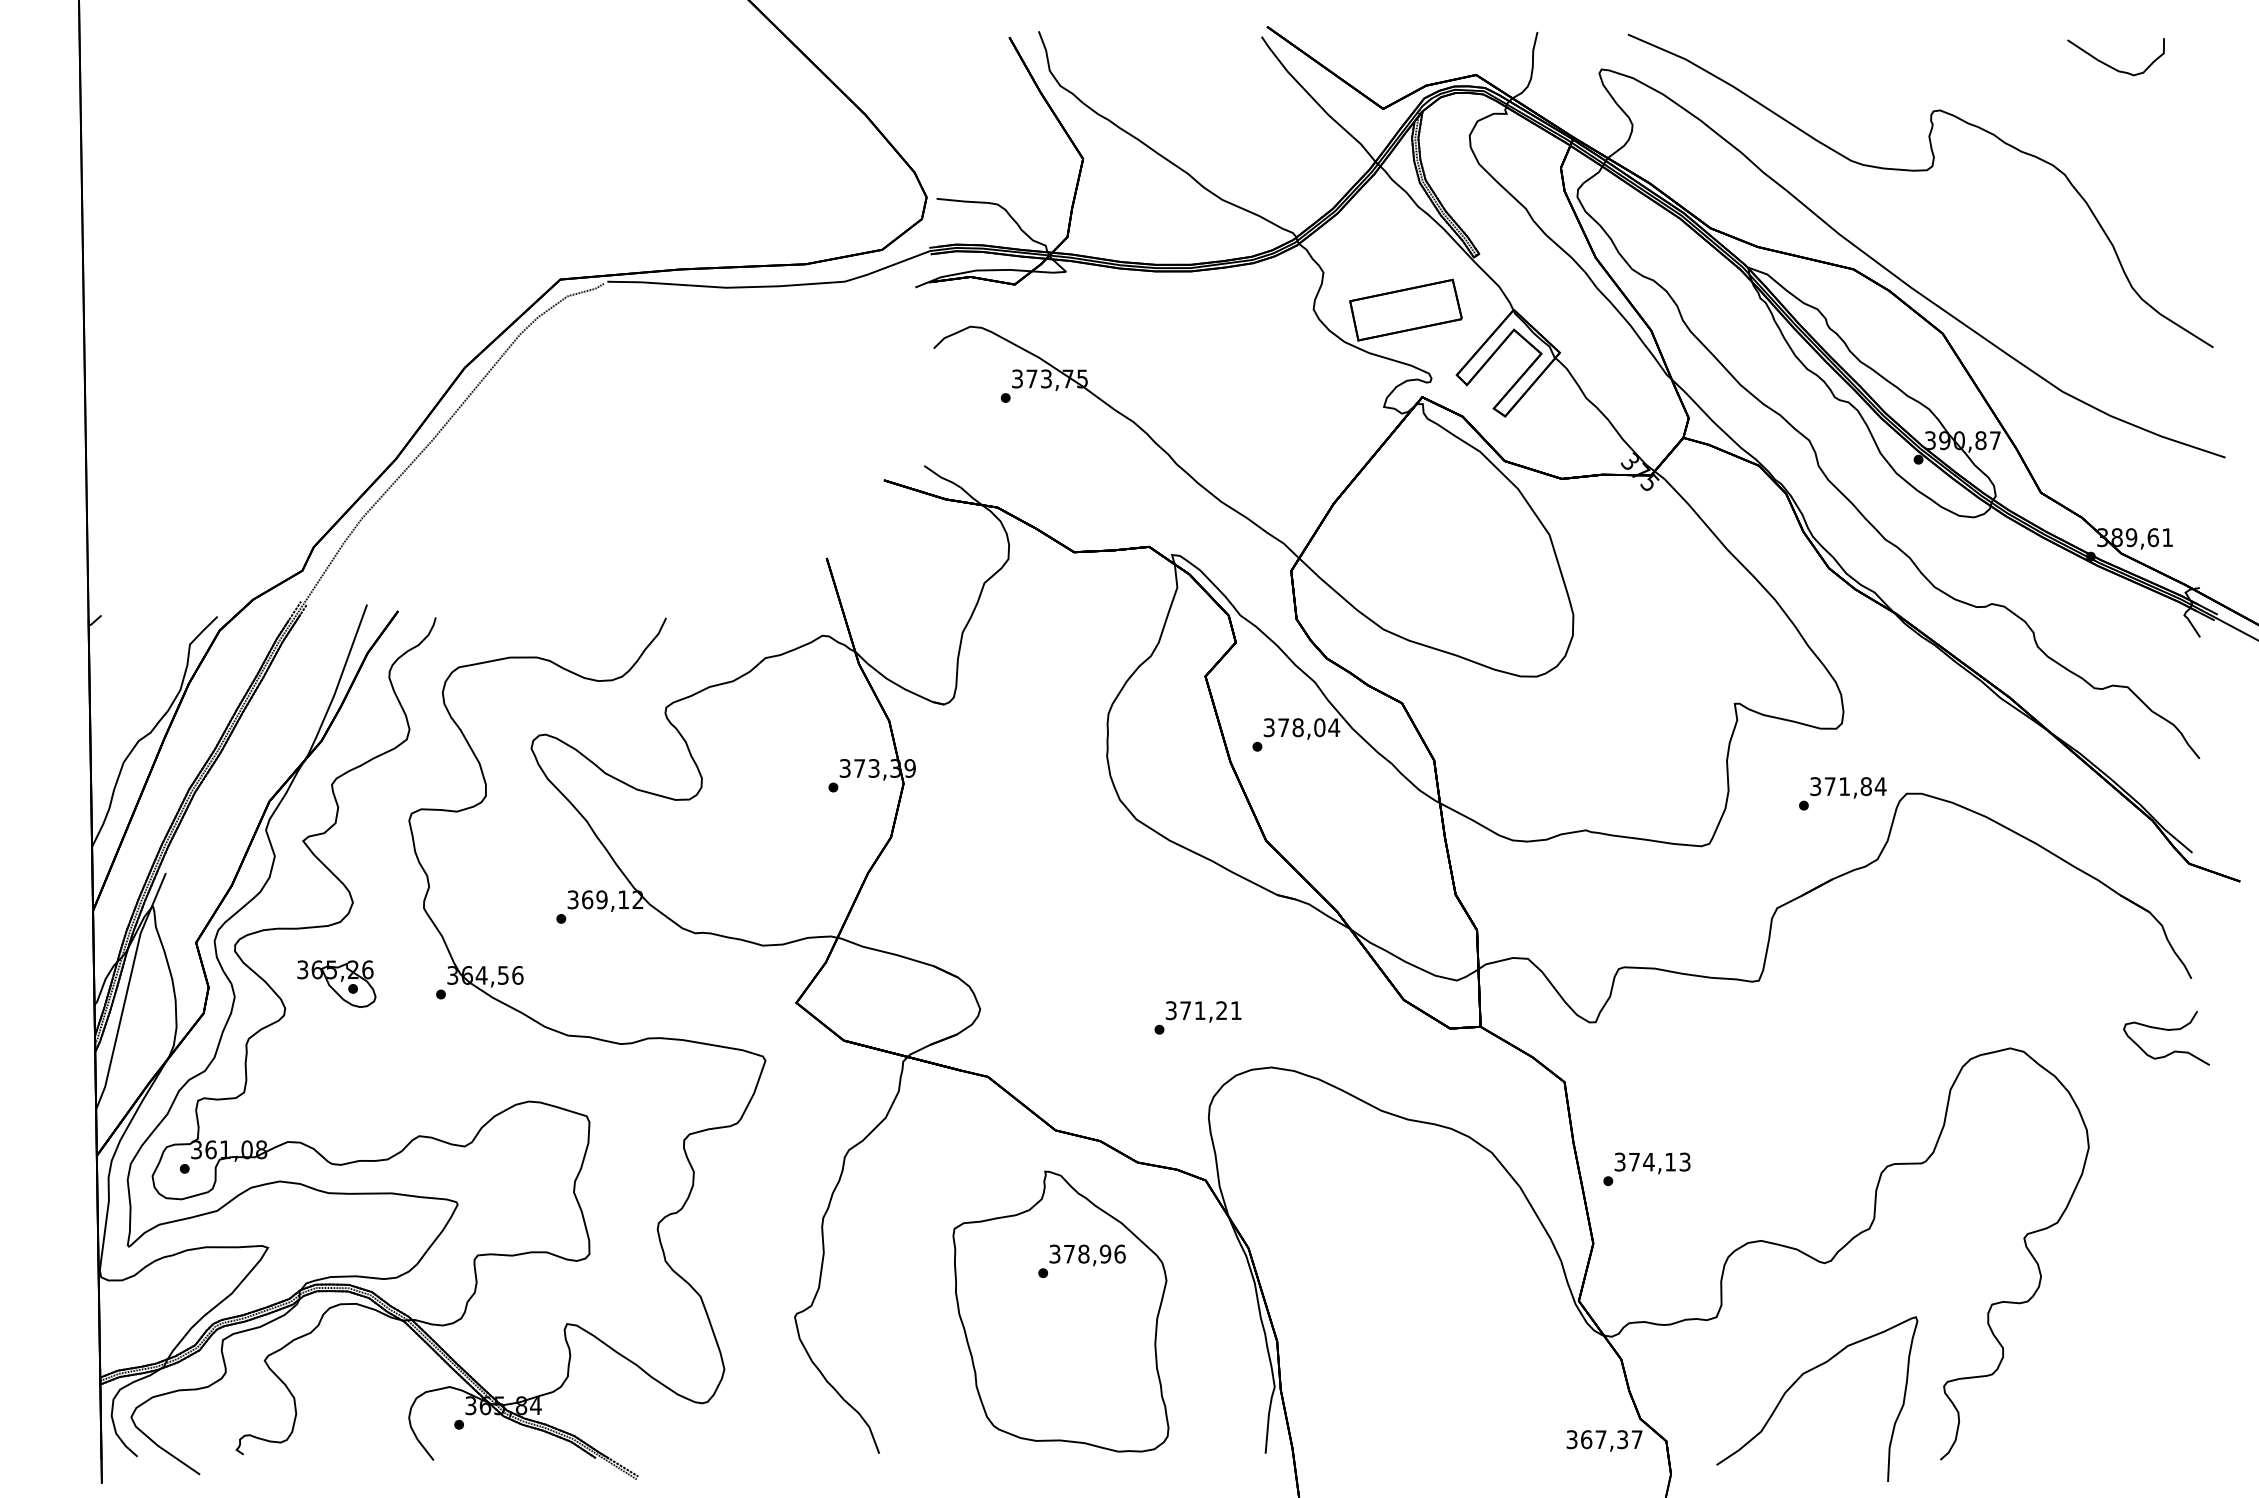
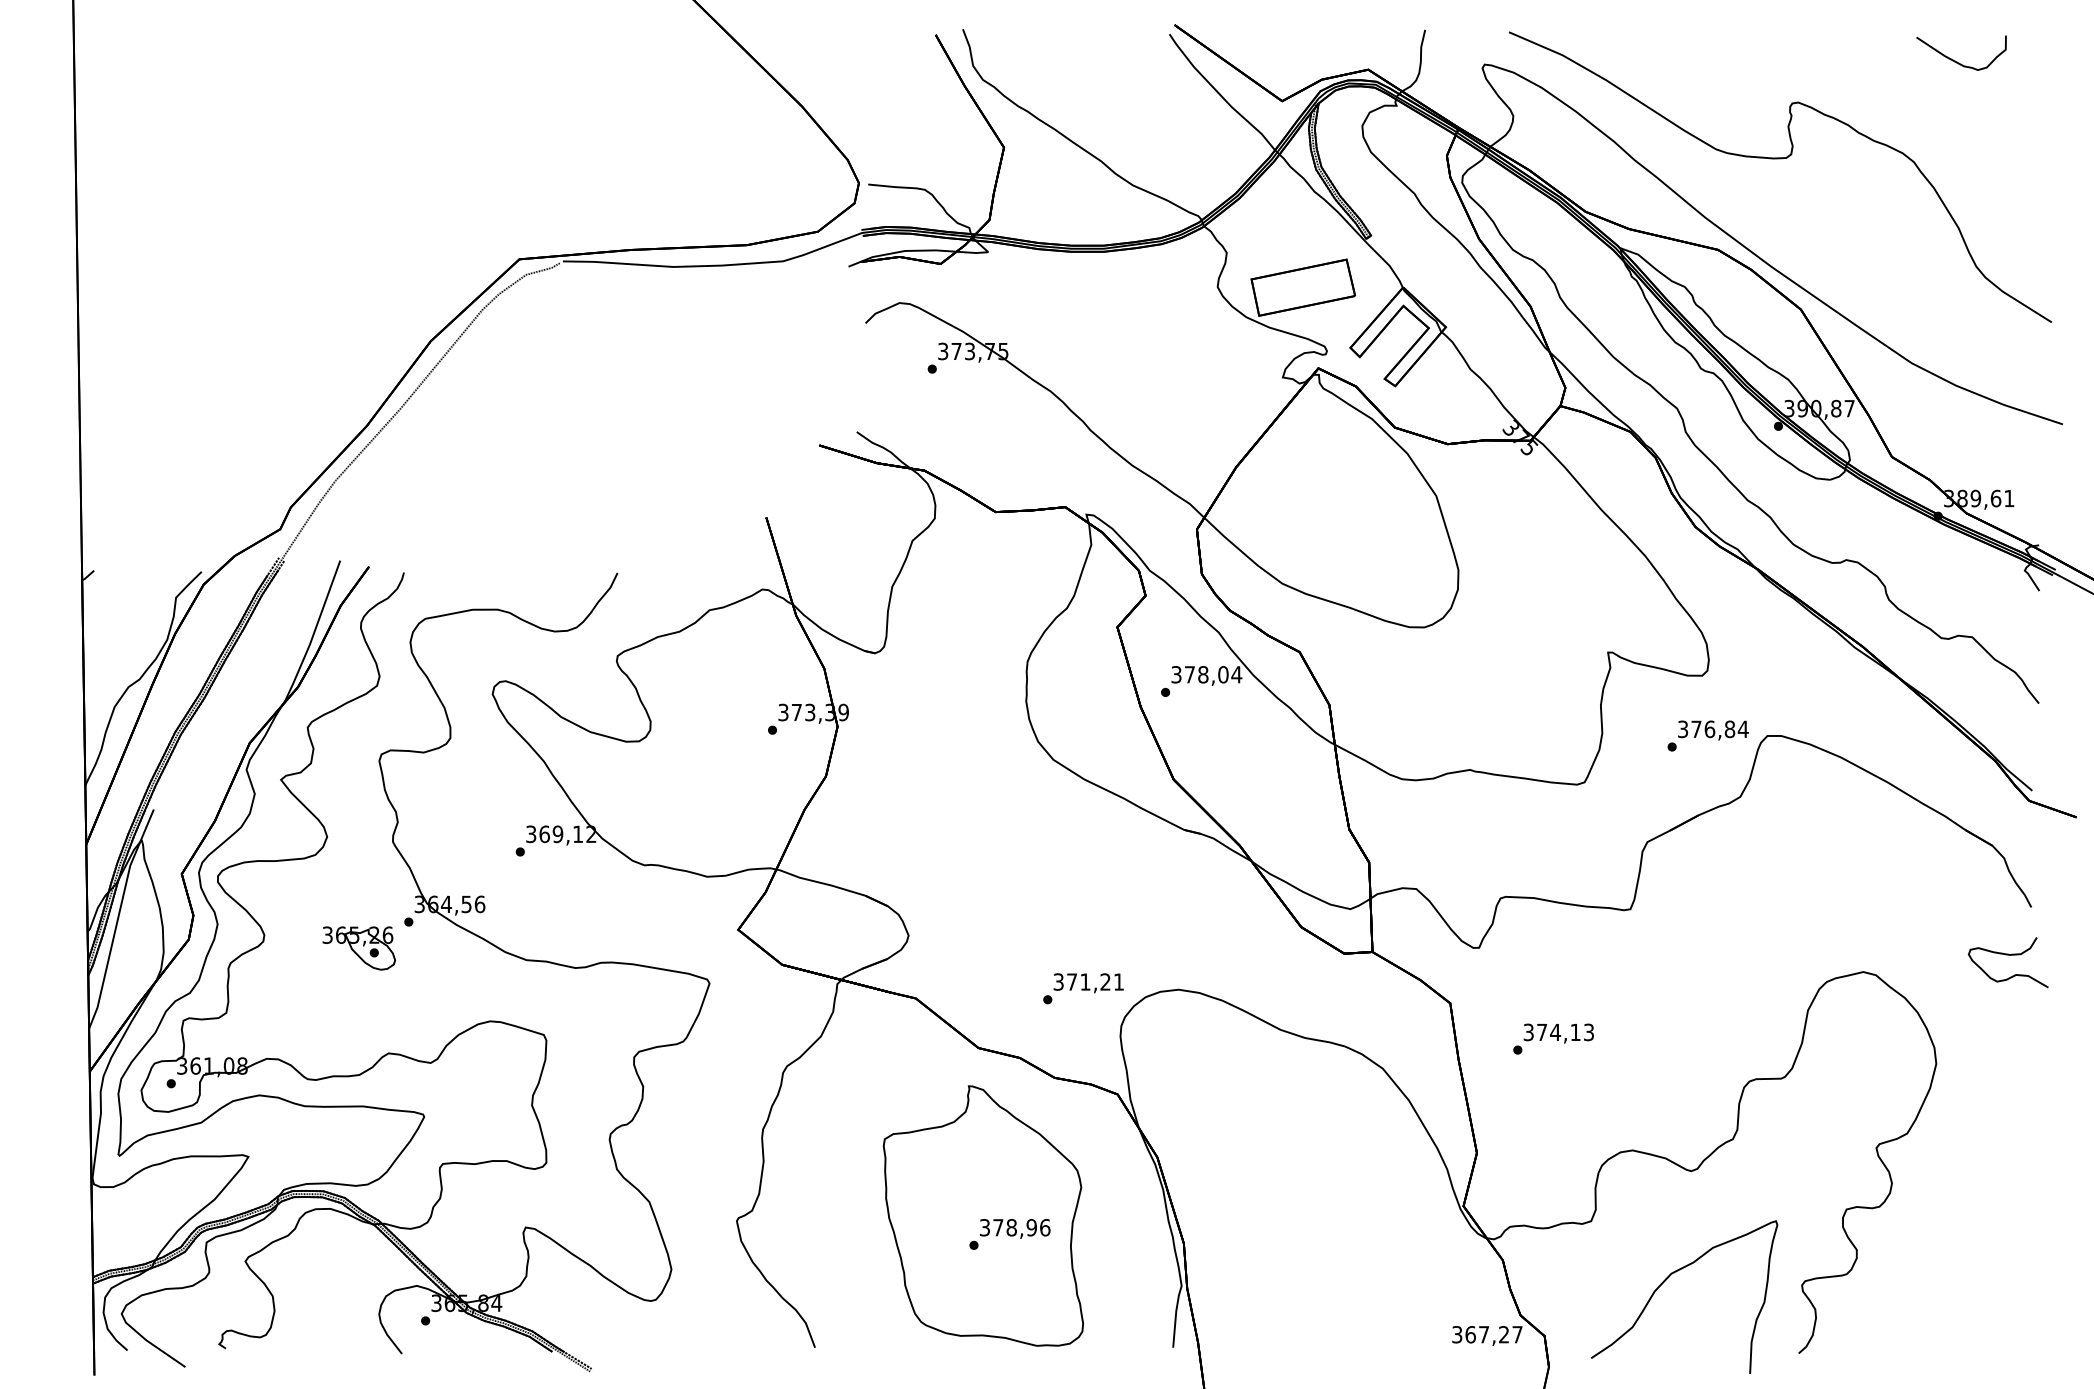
text: (1844, 786) -> (1709, 729), 371,84 -> 376,84
part: (337, 984) -> (359, 948), moved
text: (1198, 1017) -> (1083, 988), moved
text: (1646, 1168) -> (1553, 1038), moved
text: (1081, 1261) -> (1009, 1234), moved
text: (1623, 1439) -> (1504, 1334), 367,37 -> 367,27

